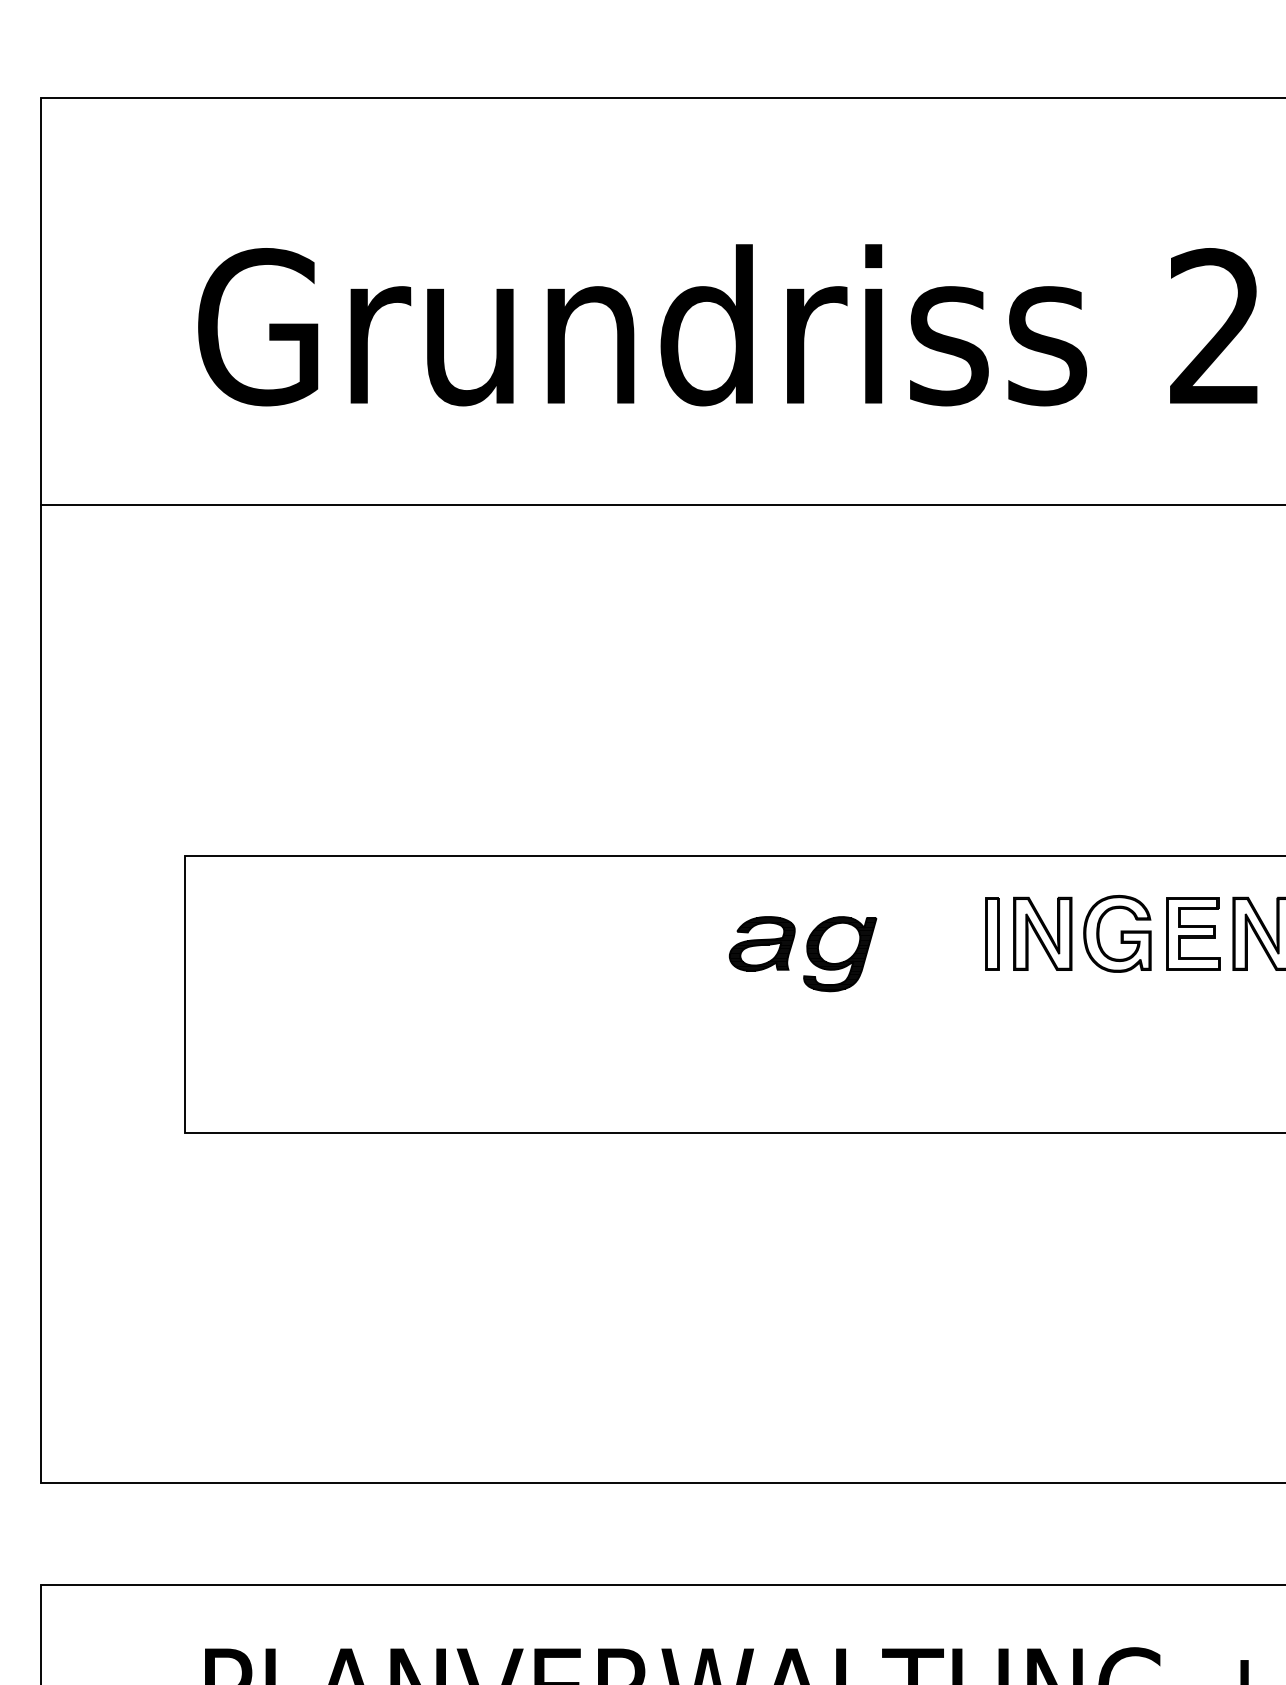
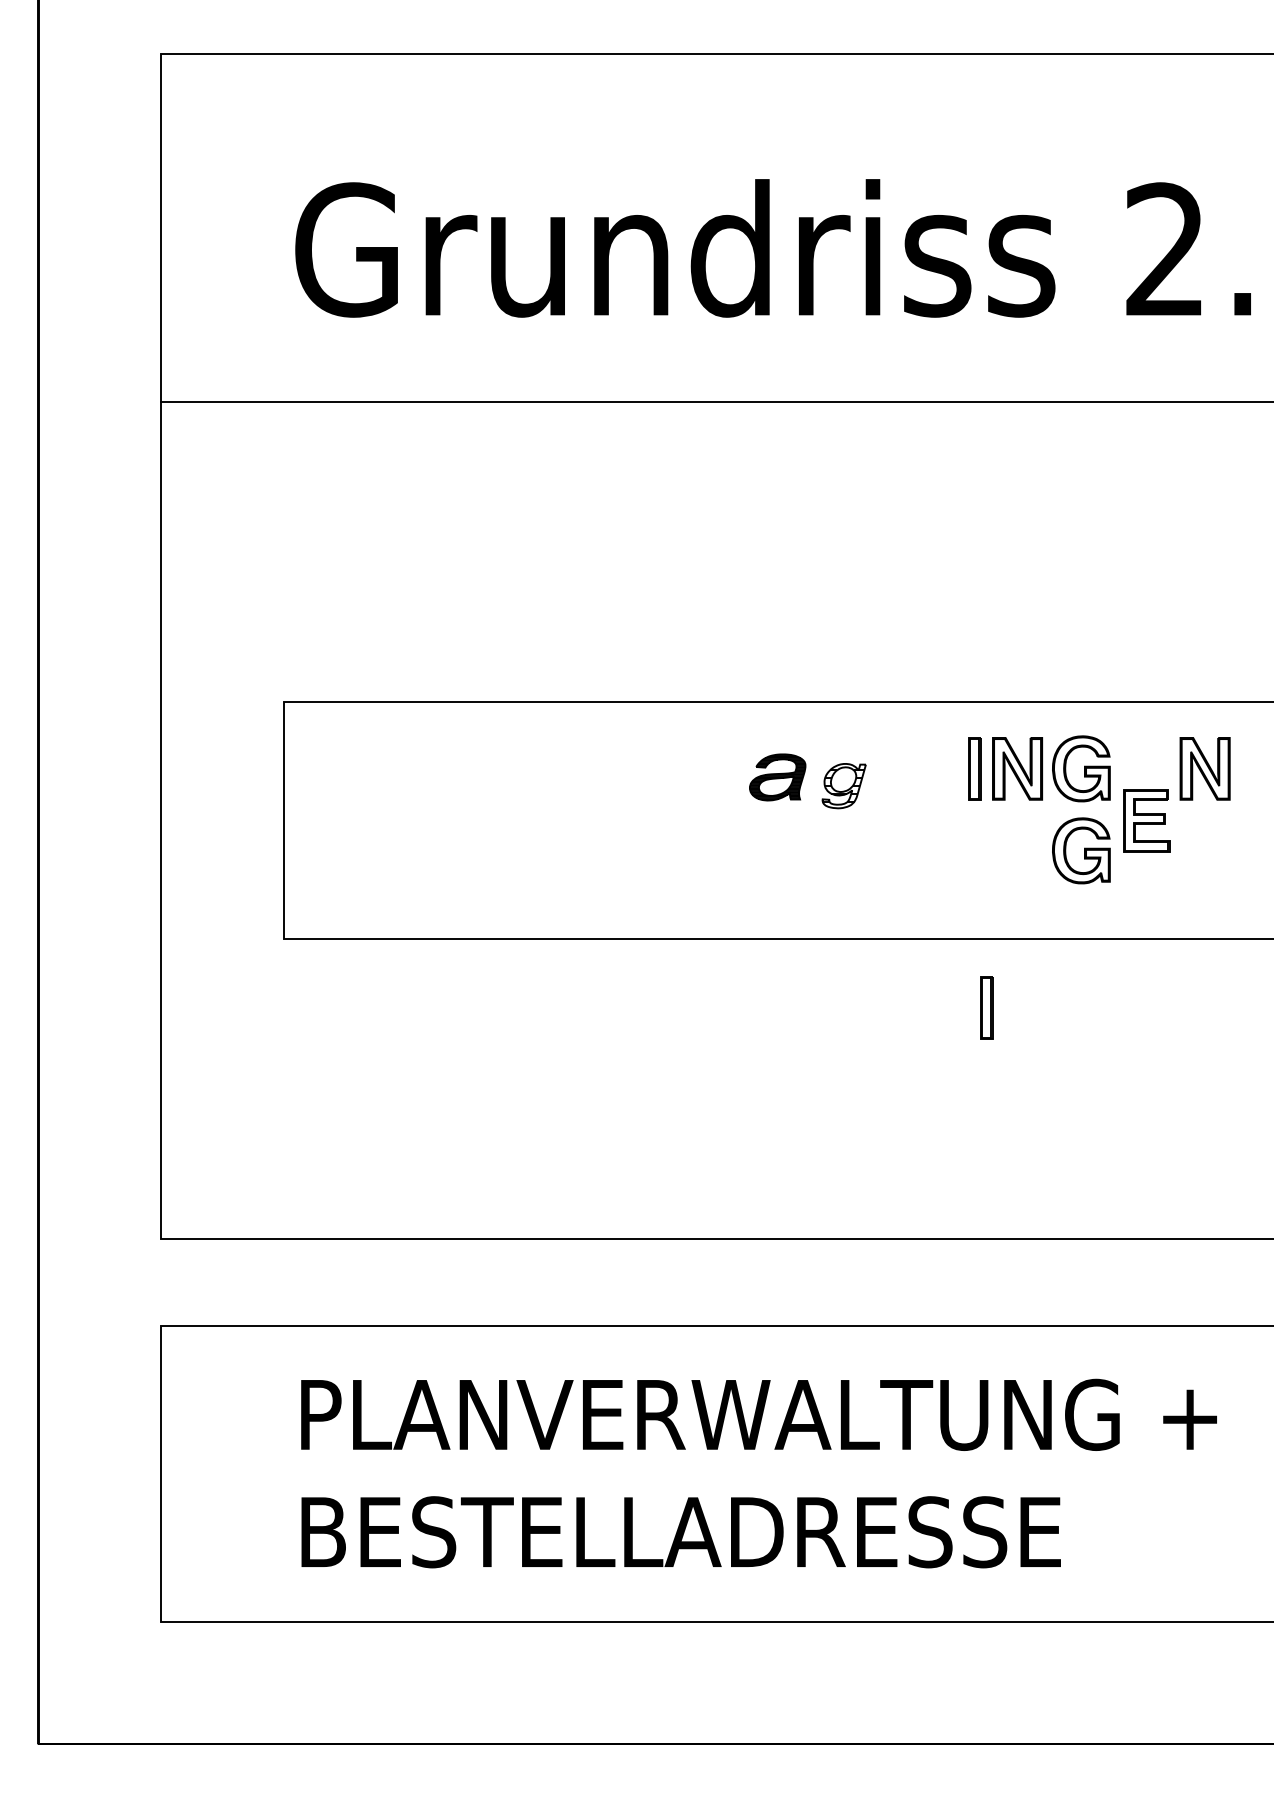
part: (1193, 933) -> (1146, 820), moved
part: (839, 953) -> (843, 785), size x0.7
part: (1117, 1029) -> (1081, 850), added
part: (1006, 1212) -> (986, 1007), added

